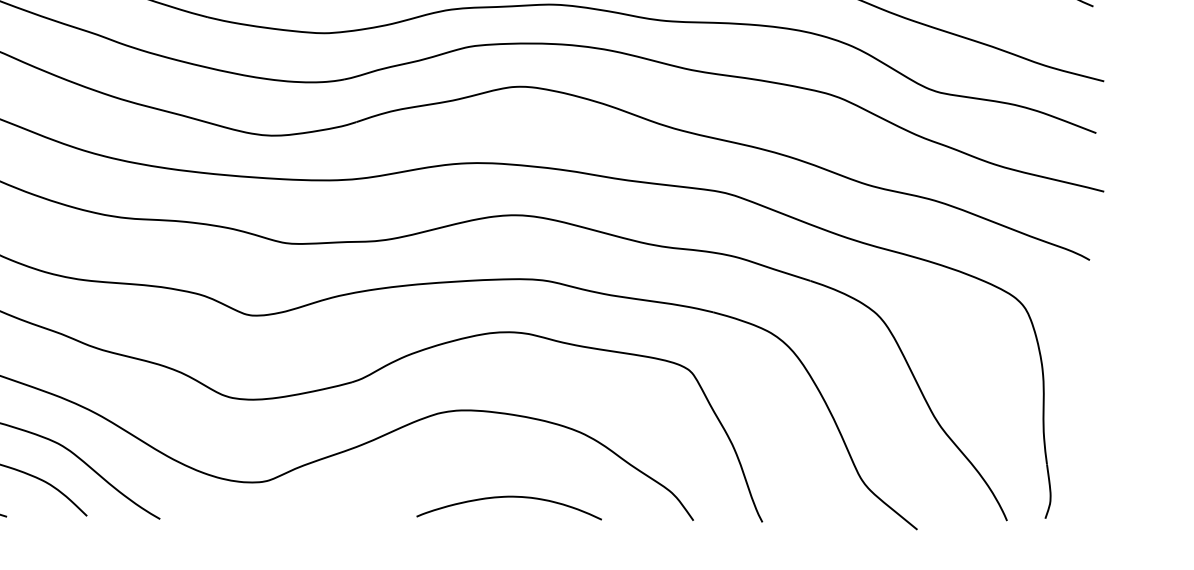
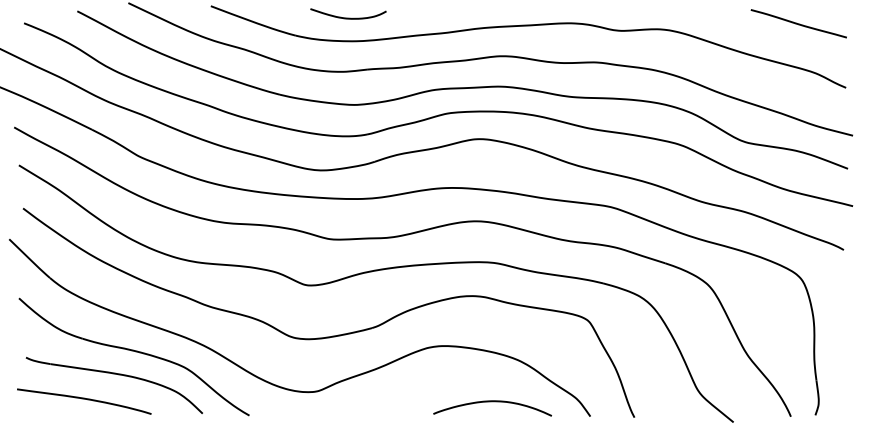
curve: (509, 498) -> (492, 402), moved

